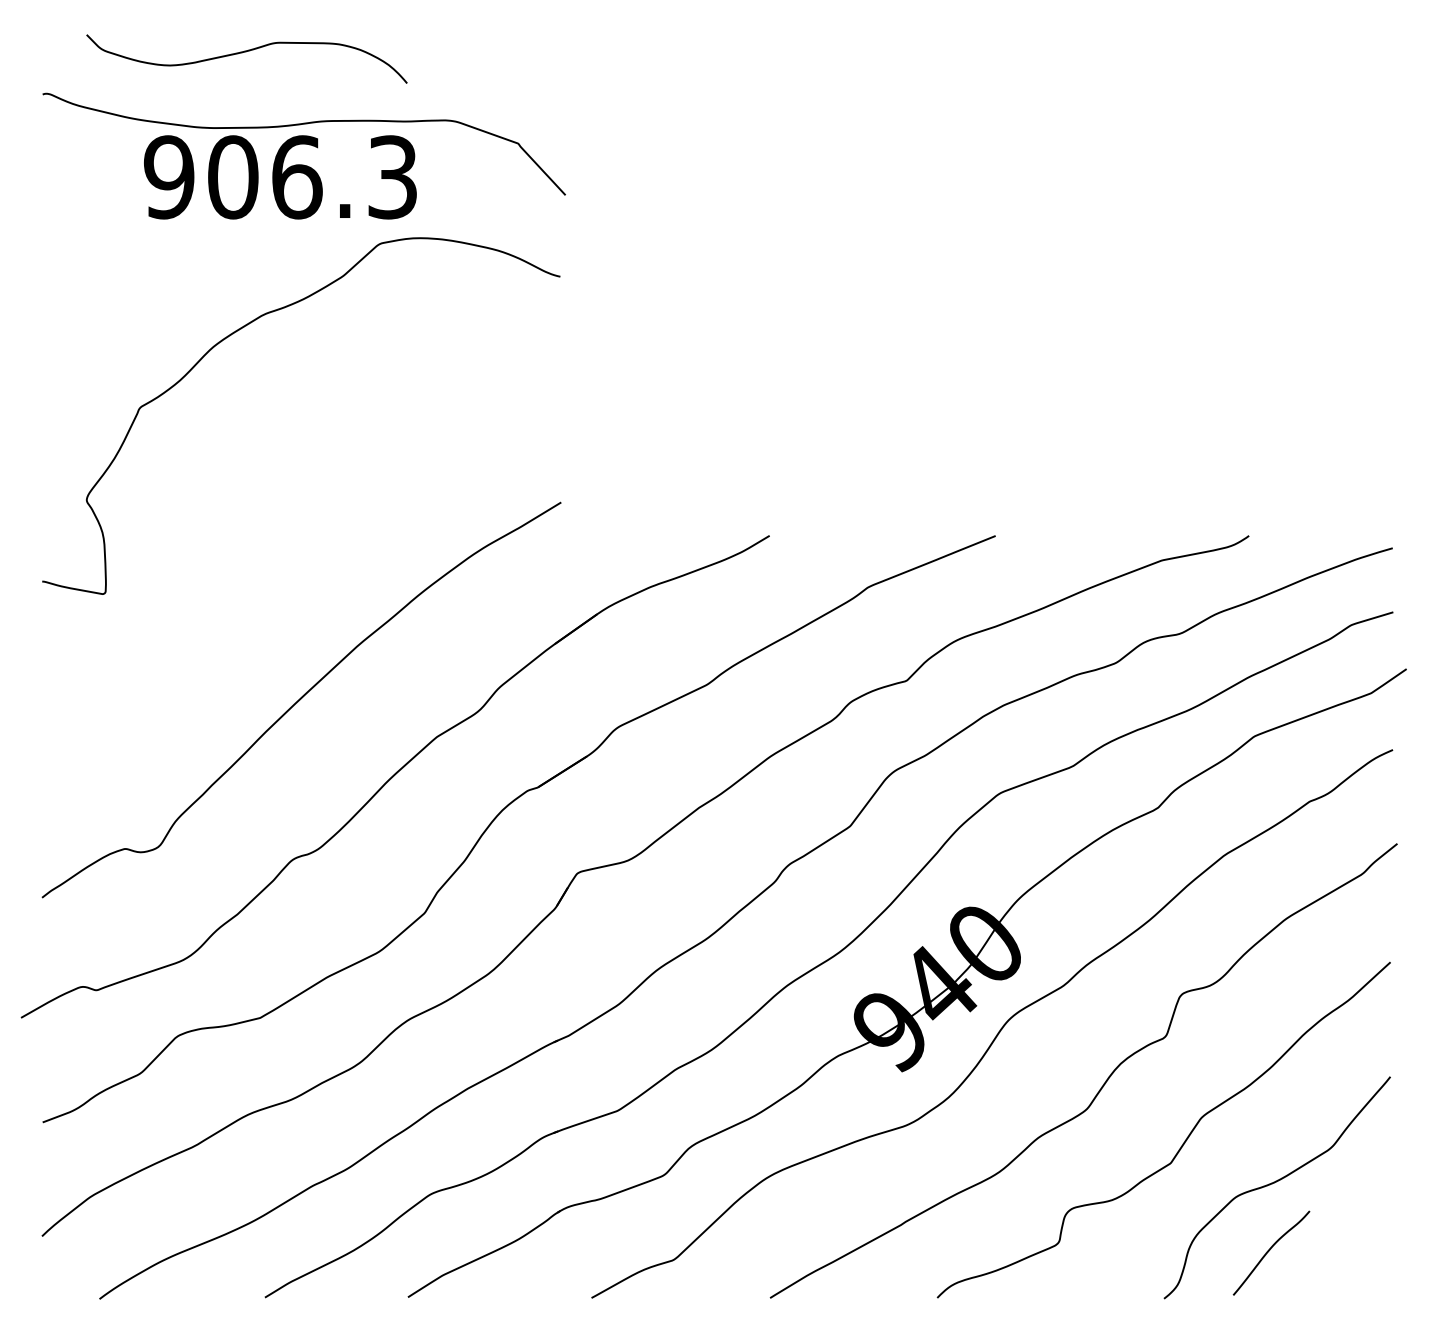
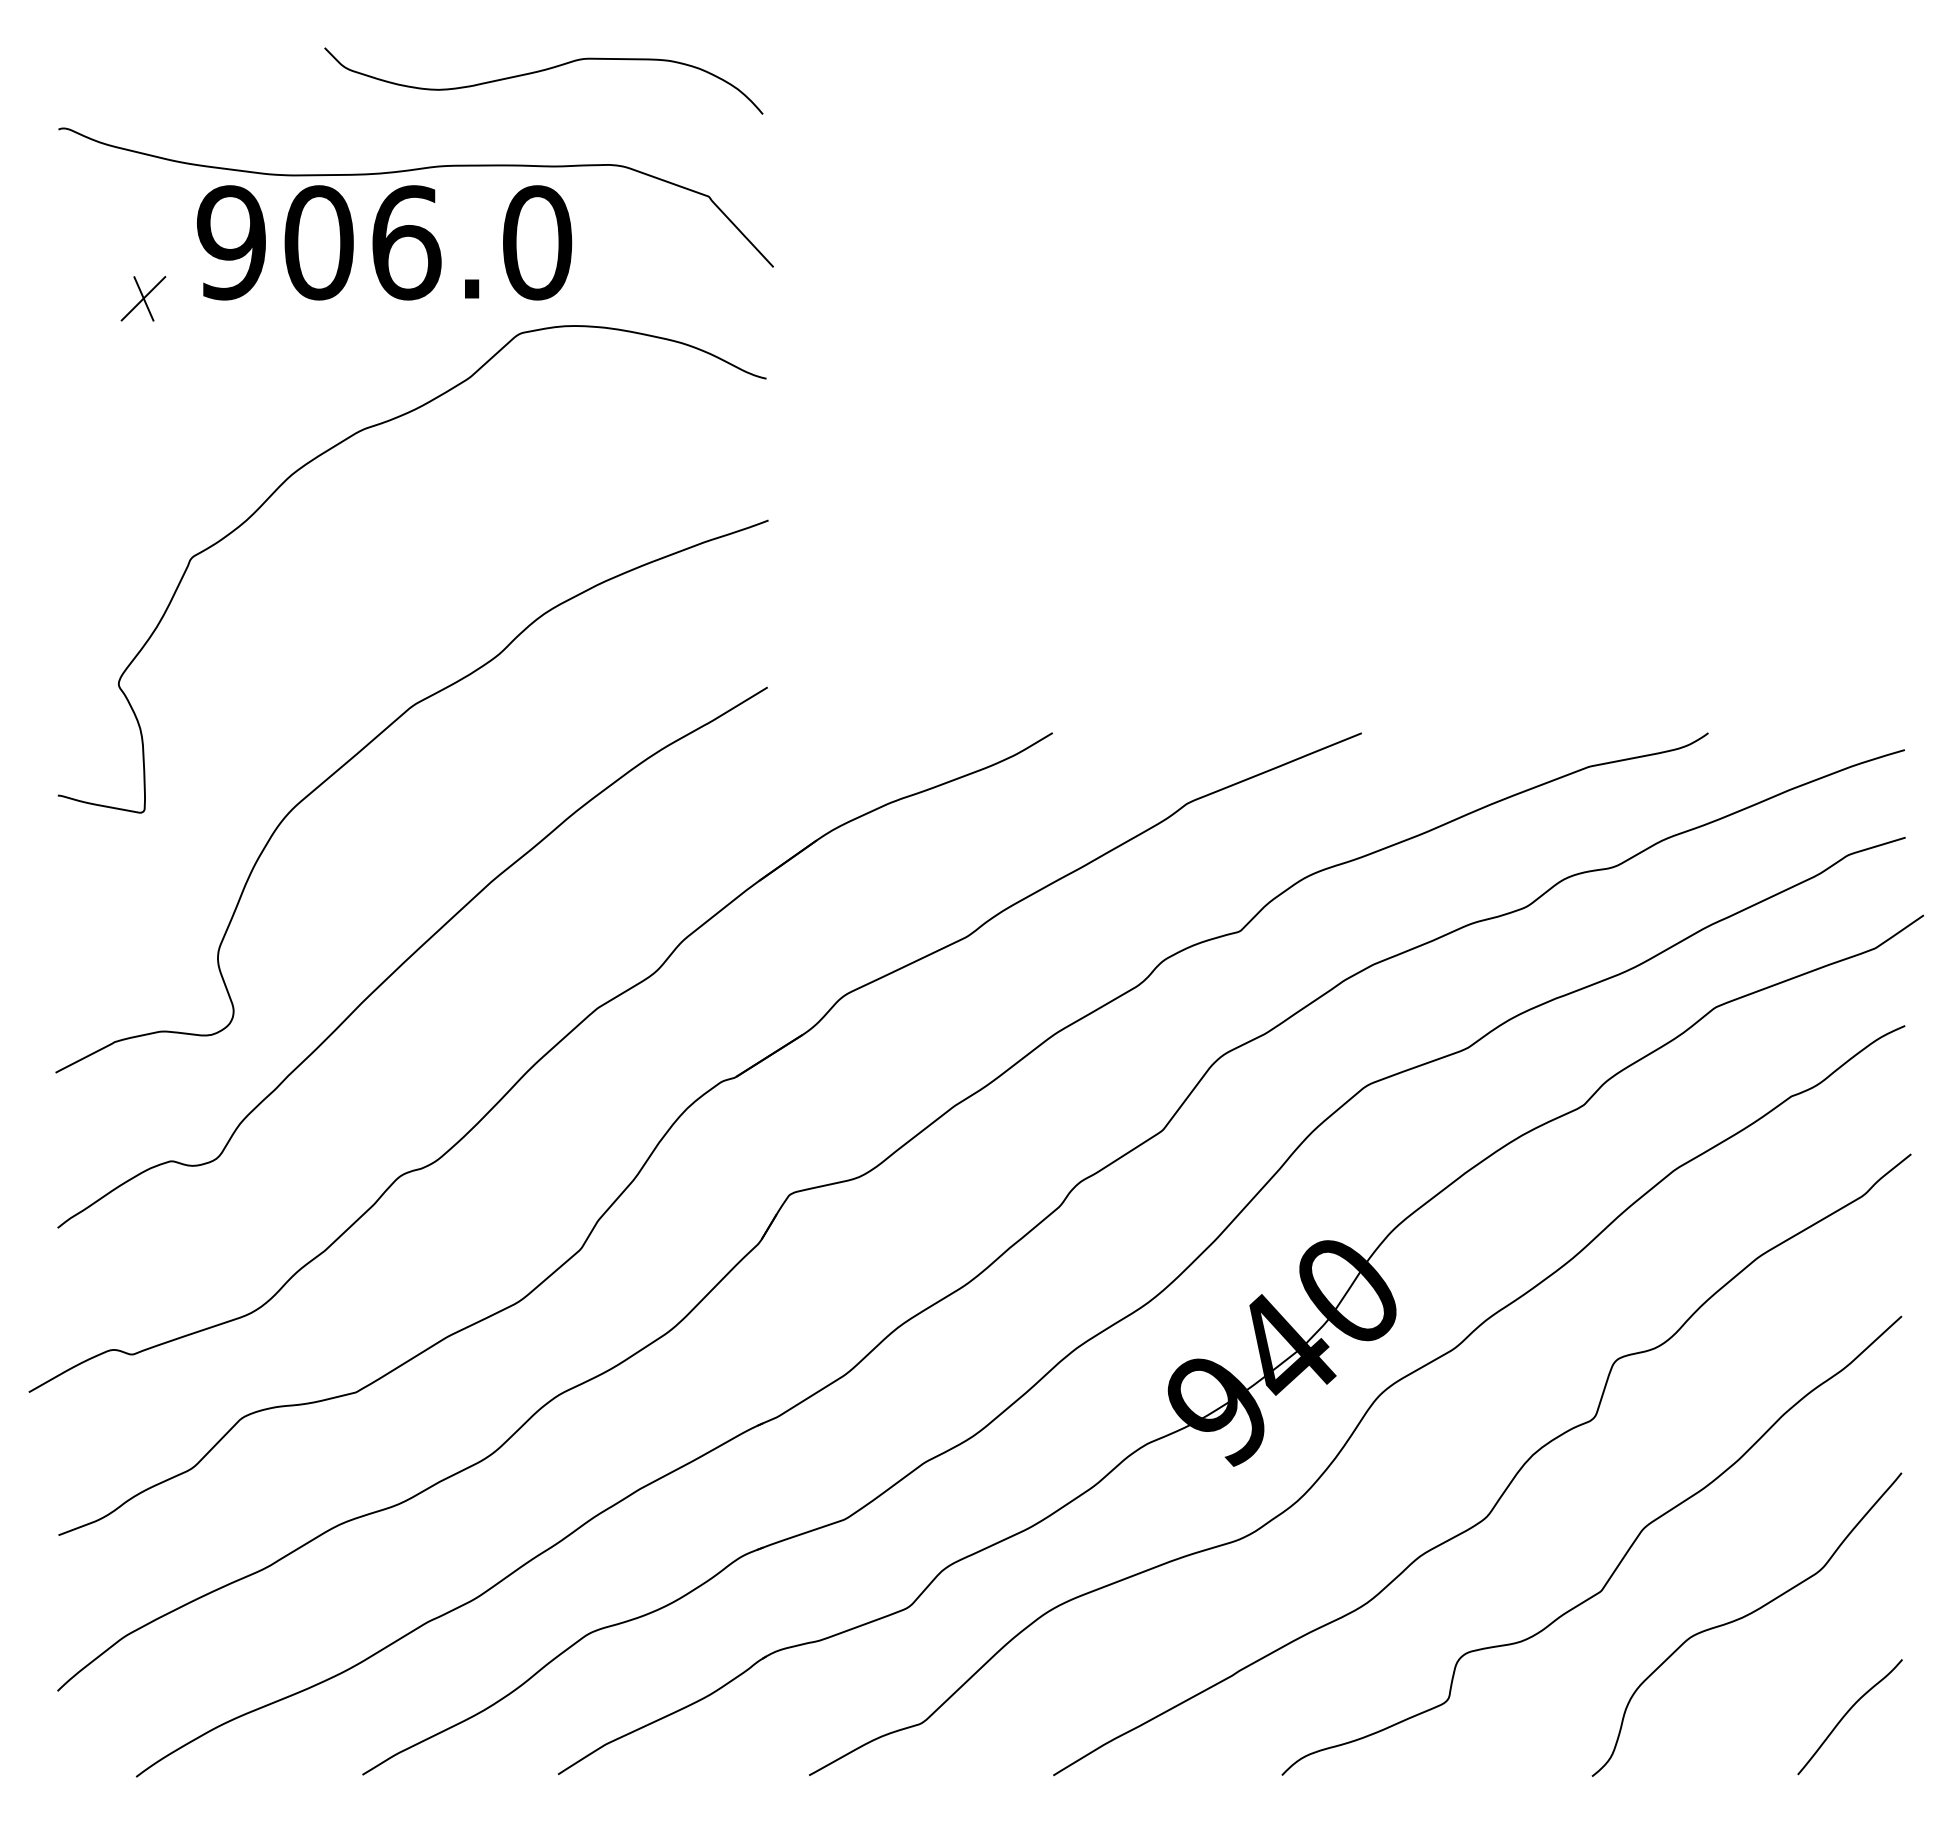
curve: (243, 52) -> (539, 72), moved
text: (392, 177) -> (537, 242), 906.3 -> 906.0
part: (104, 218) -> (143, 298), added
curve: (267, 546) -> (366, 747), added
curve: (1268, 1252) -> (1845, 1716), moved

